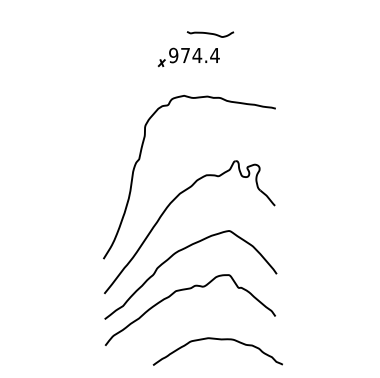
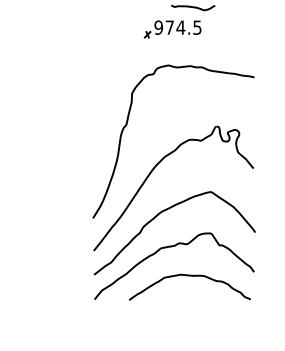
text: (214, 55) -> (196, 27), 974.4 -> 974.5
curve: (219, 340) -> (191, 276), moved

